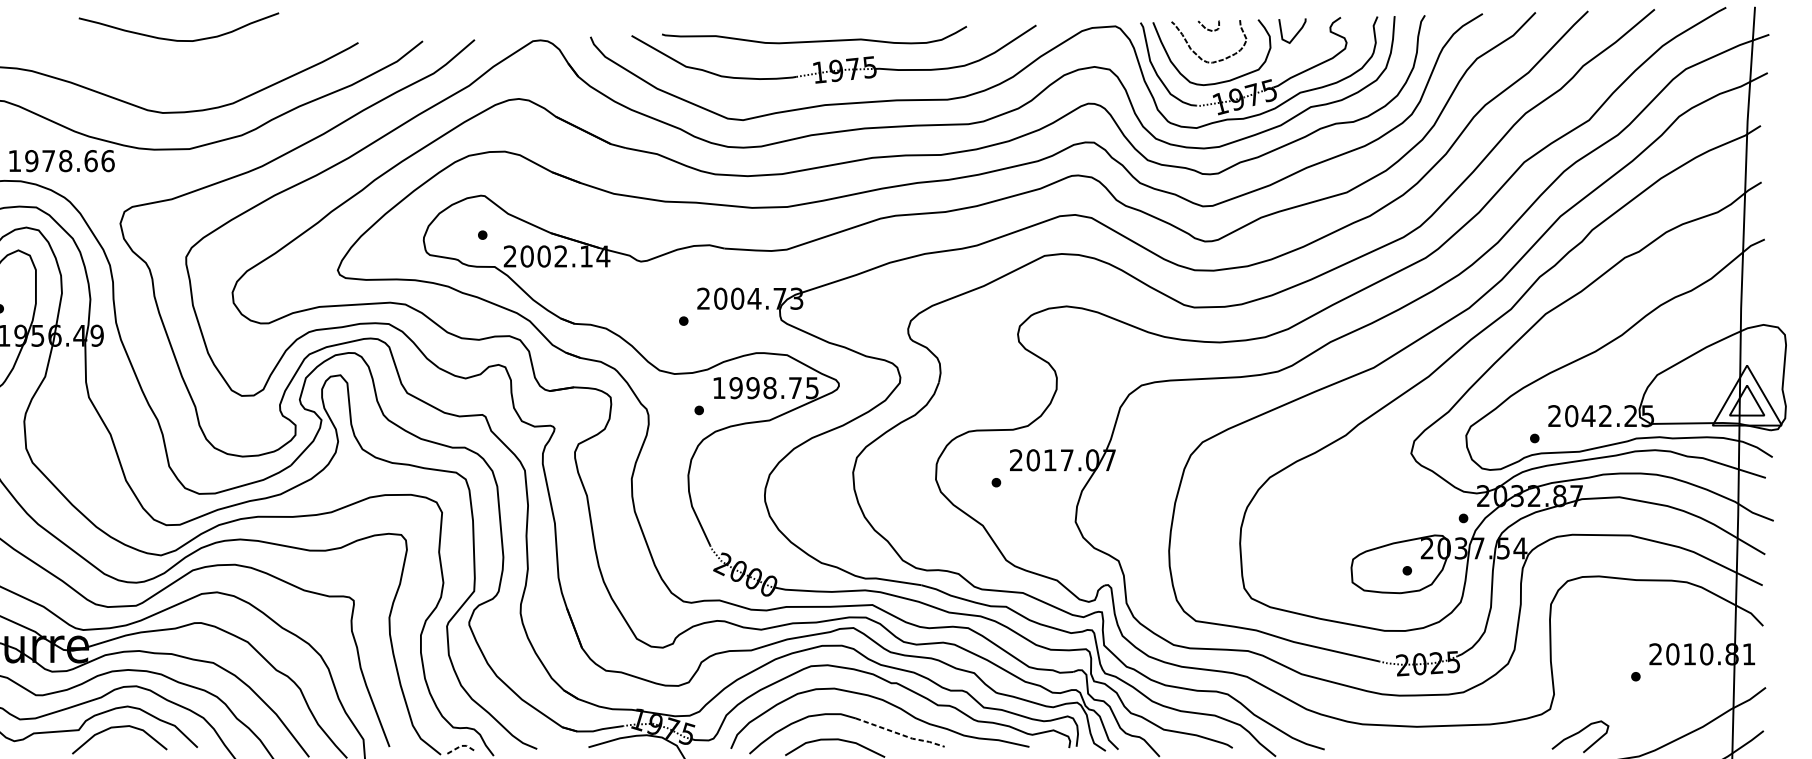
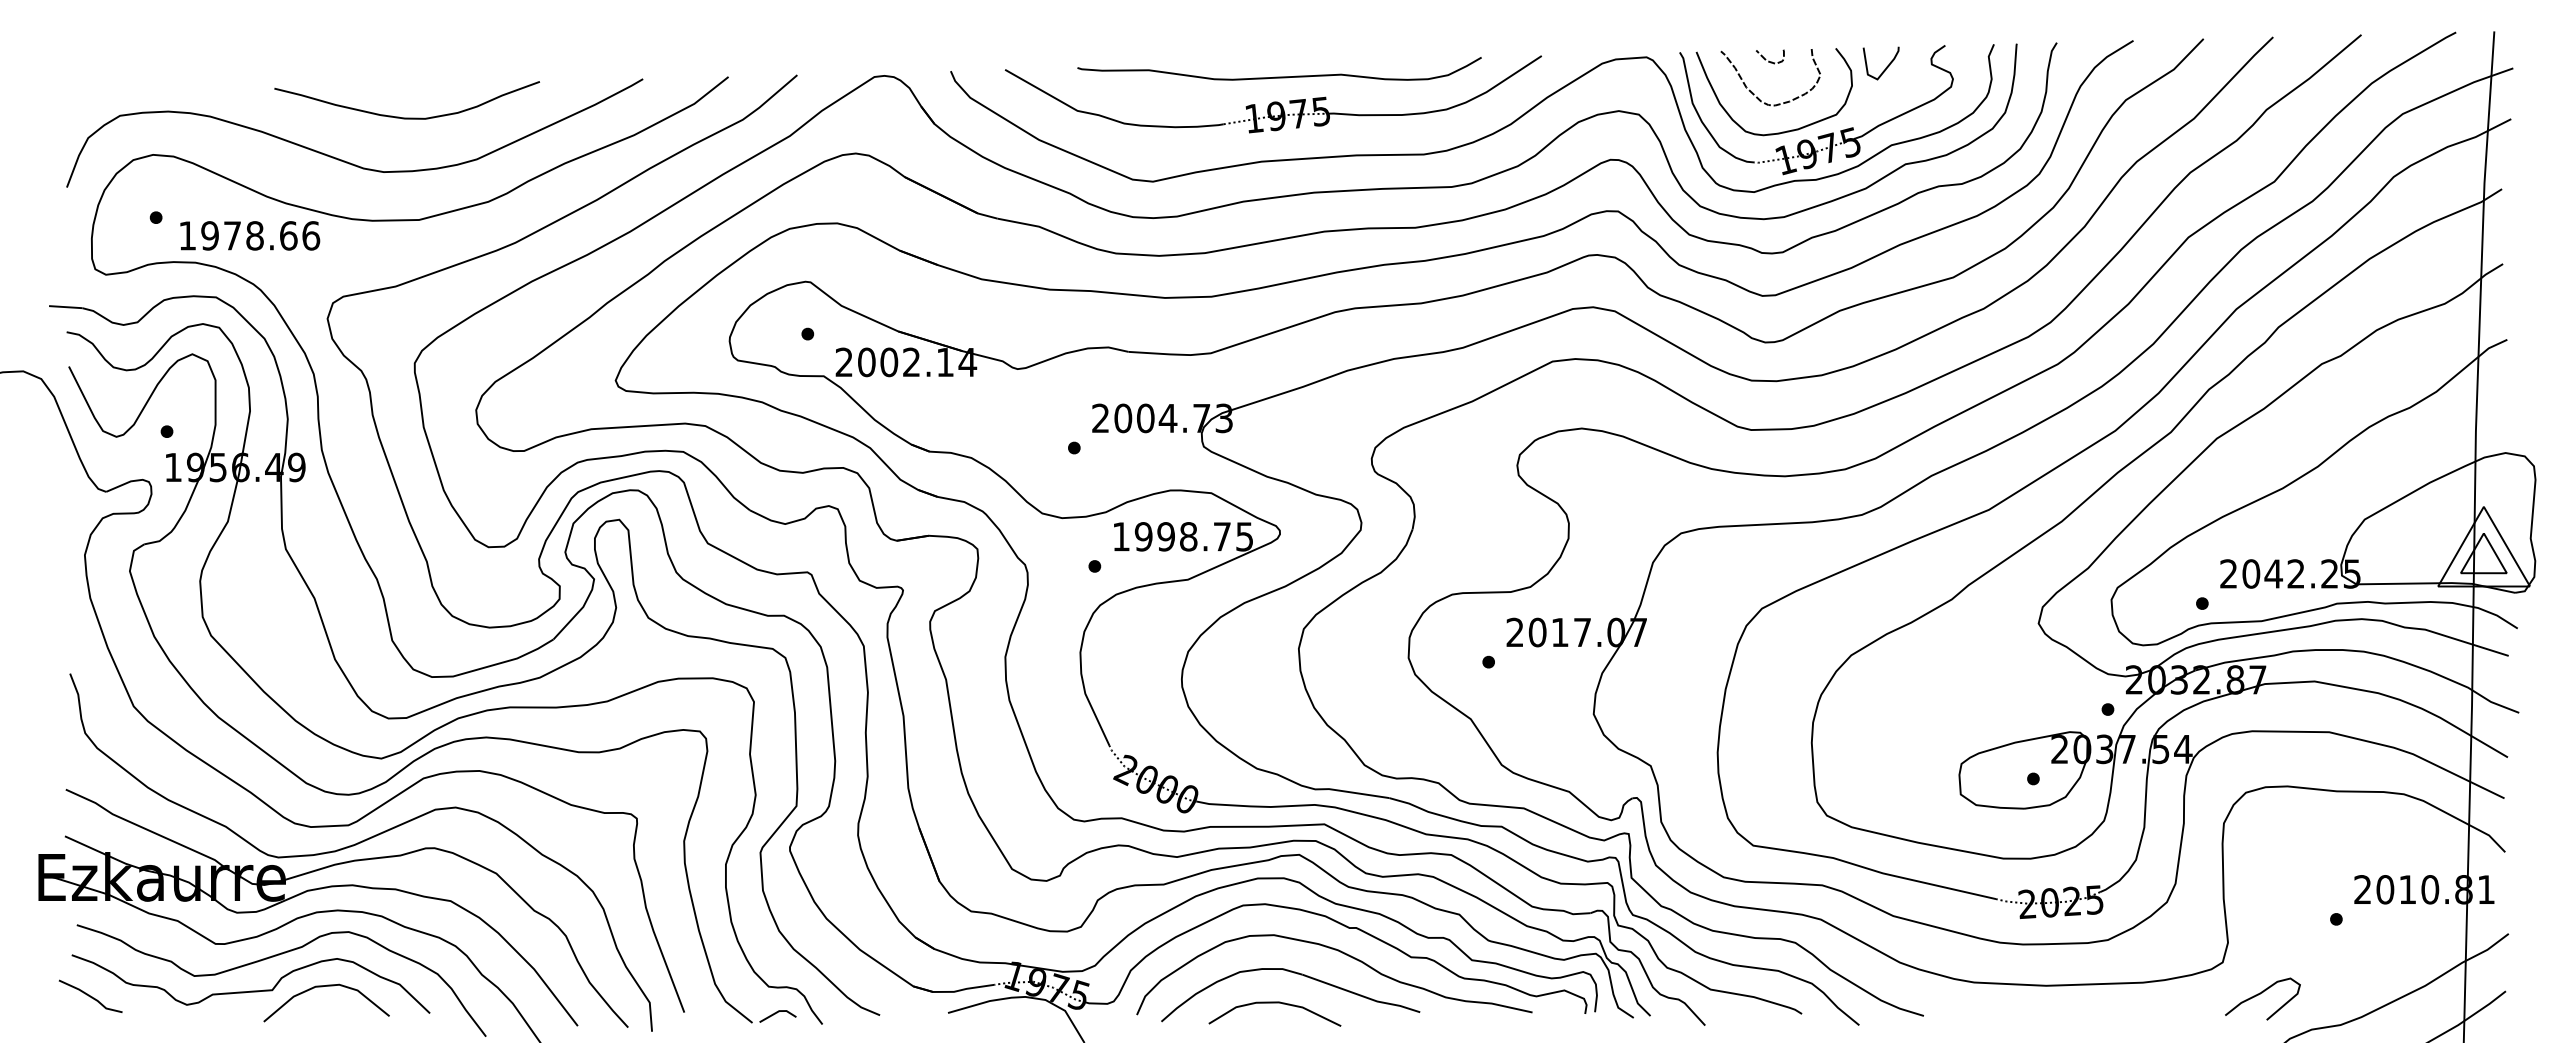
curve: (178, 40) -> (406, 117), moved
curve: (814, 40) -> (1279, 76), moved
line: (901, 734) -> (1362, 996), dashed -> solid
line: (460, 746) -> (778, 1011), dashed -> solid

